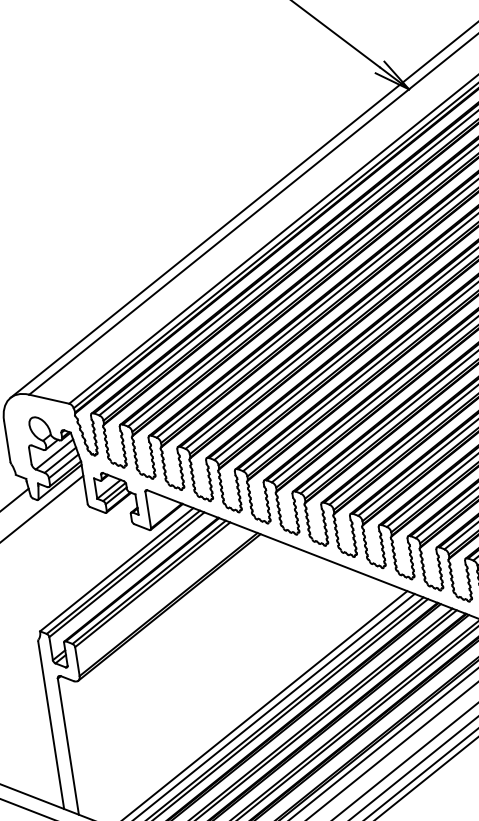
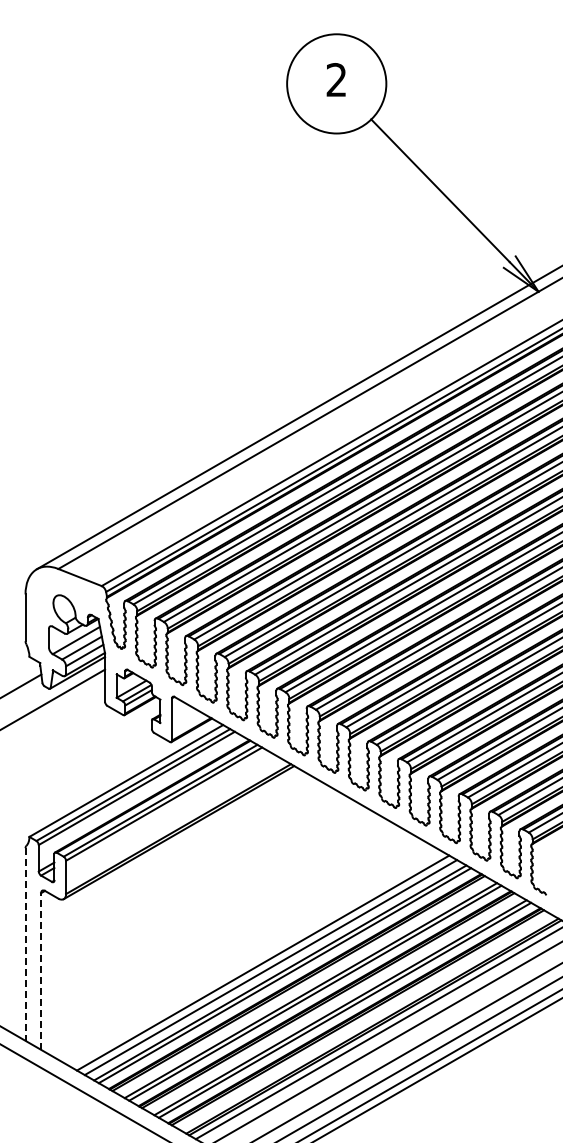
line: (51, 726) -> (25, 945), solid -> dashed
line: (68, 746) -> (41, 971), solid -> dashed

